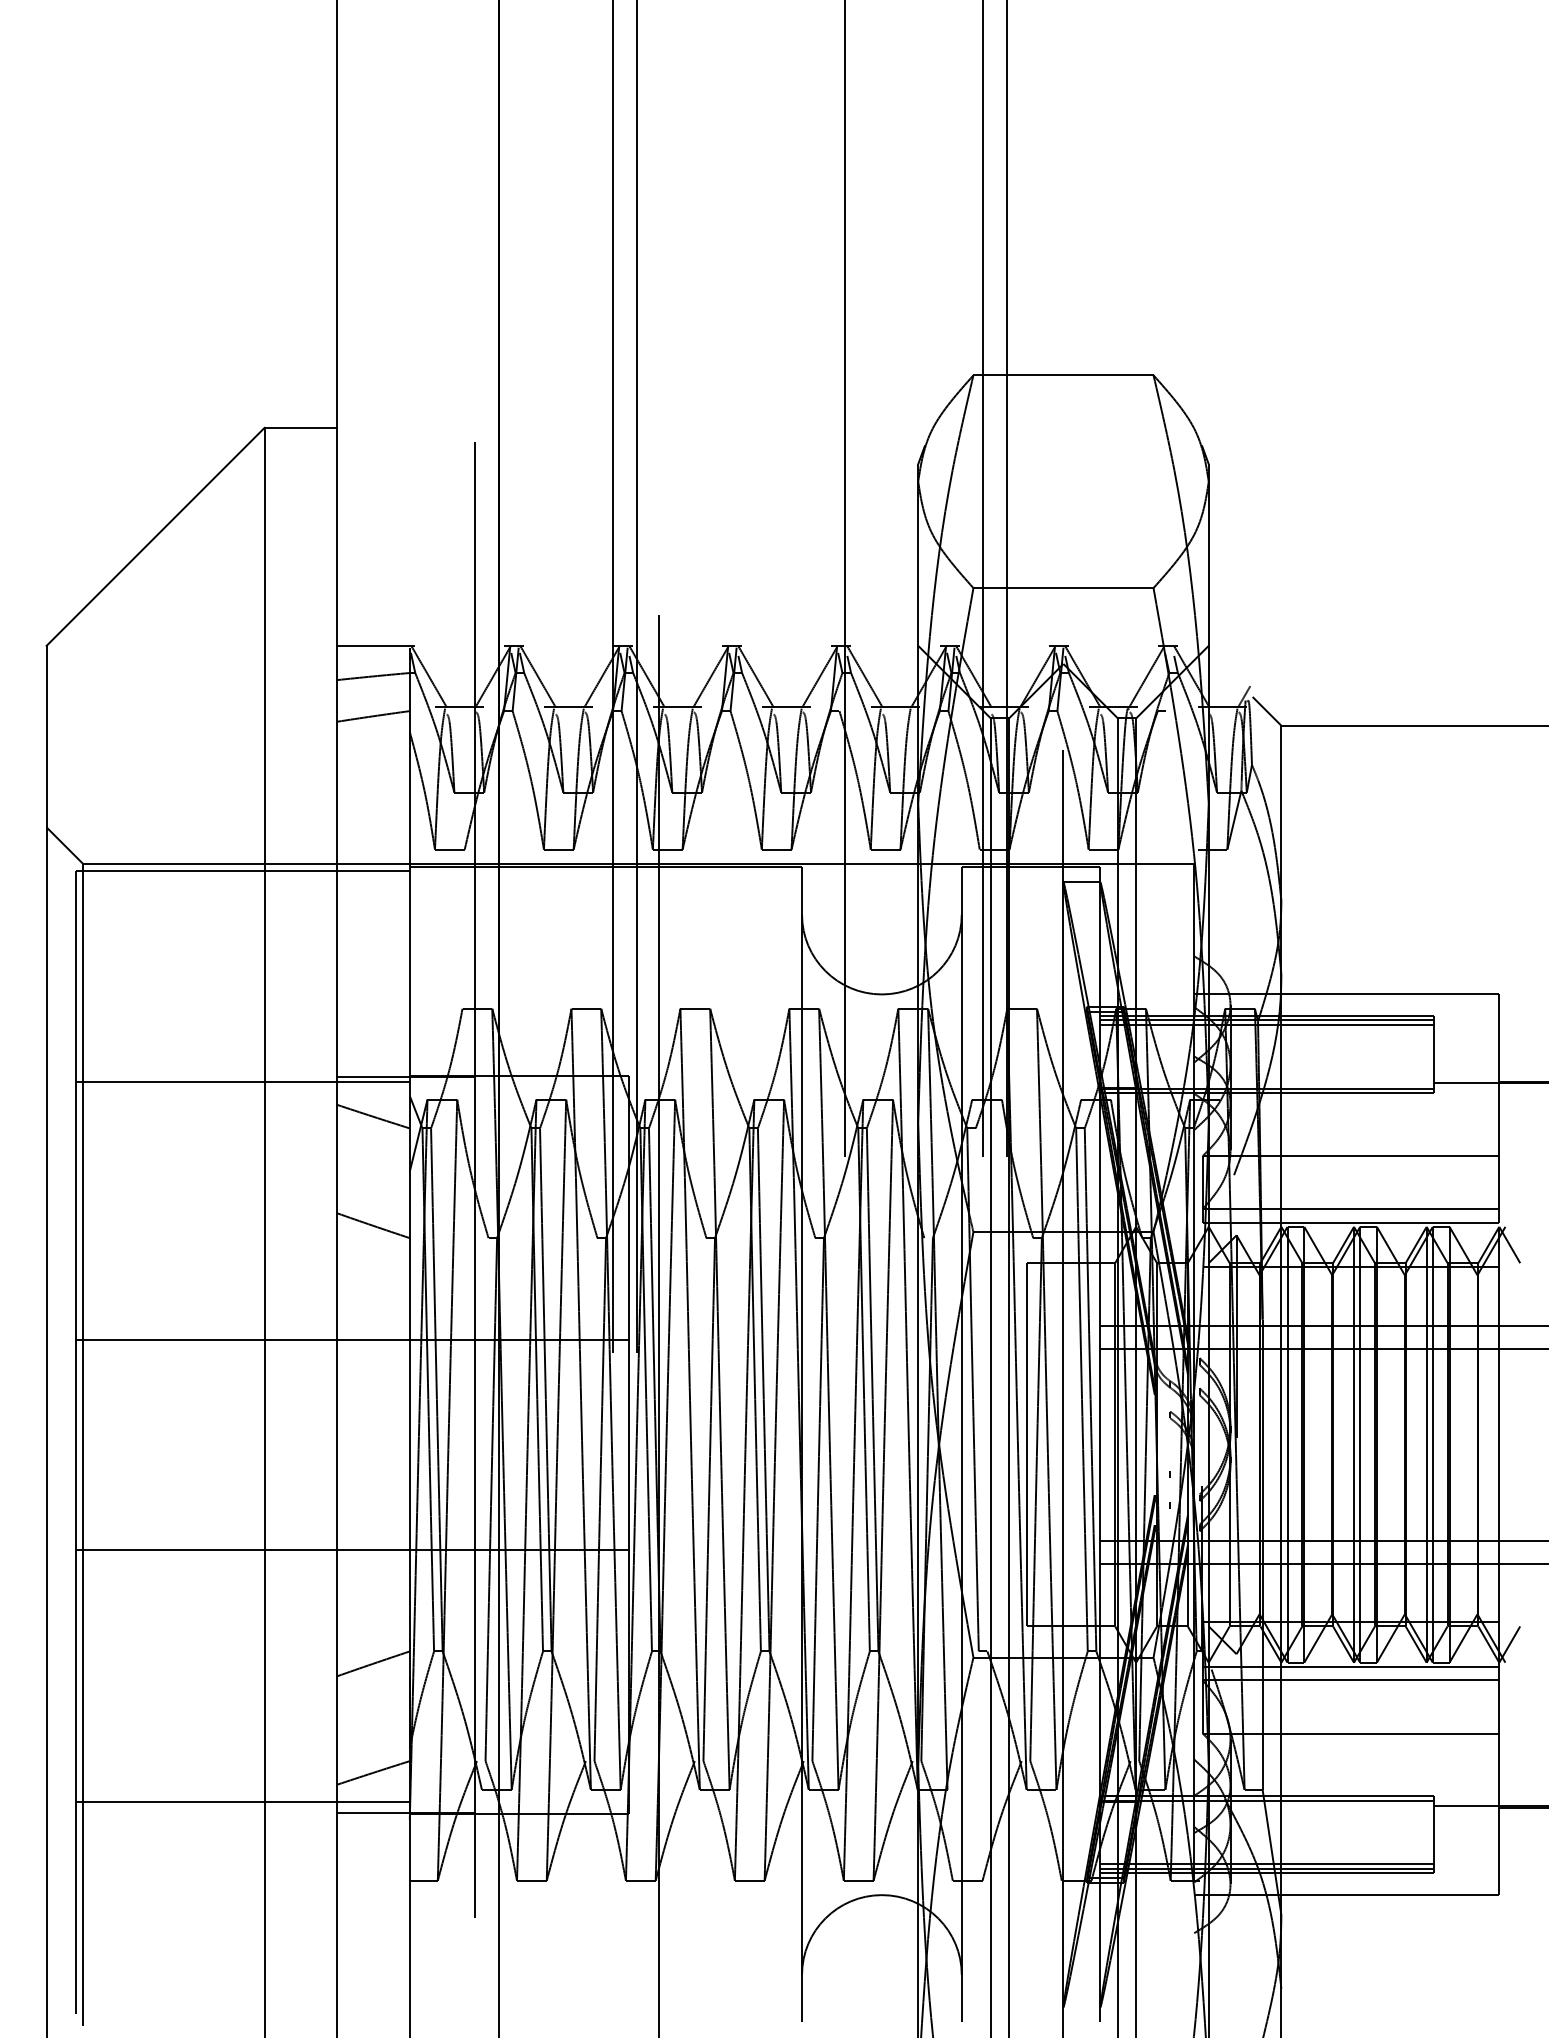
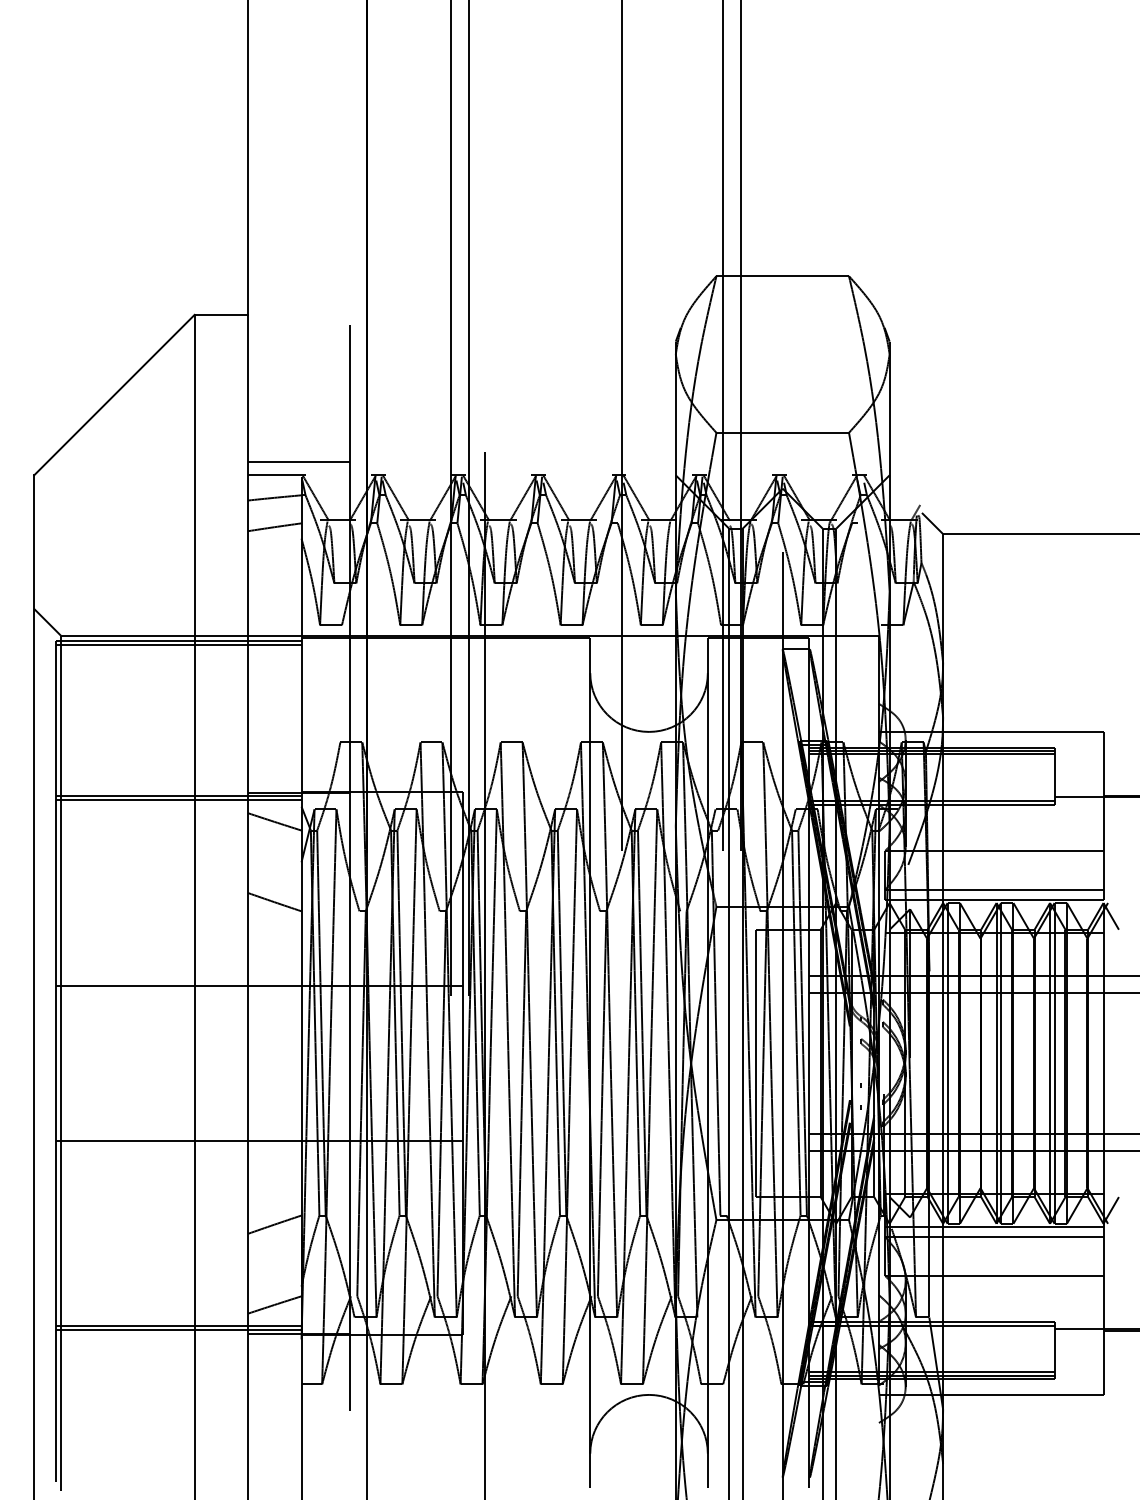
line: (405, 628) -> (298, 462), added
line: (242, 875) -> (178, 644), added
line: (242, 1087) -> (178, 800), added
line: (242, 1807) -> (178, 1330), added

